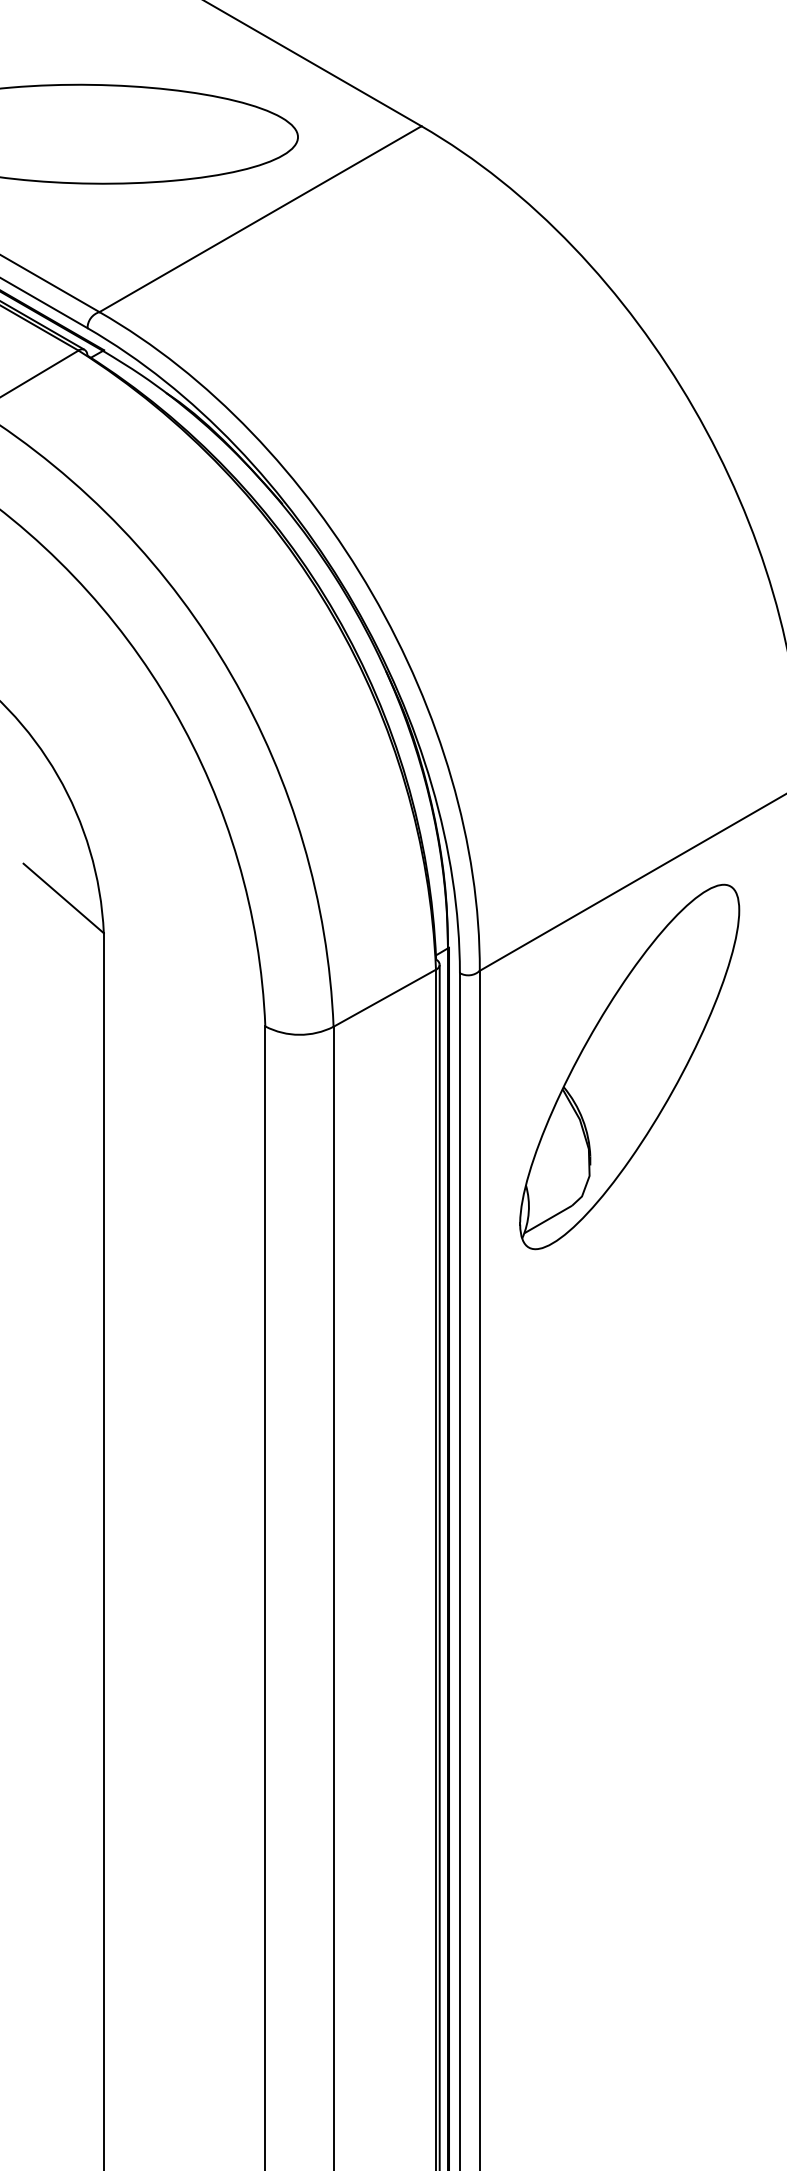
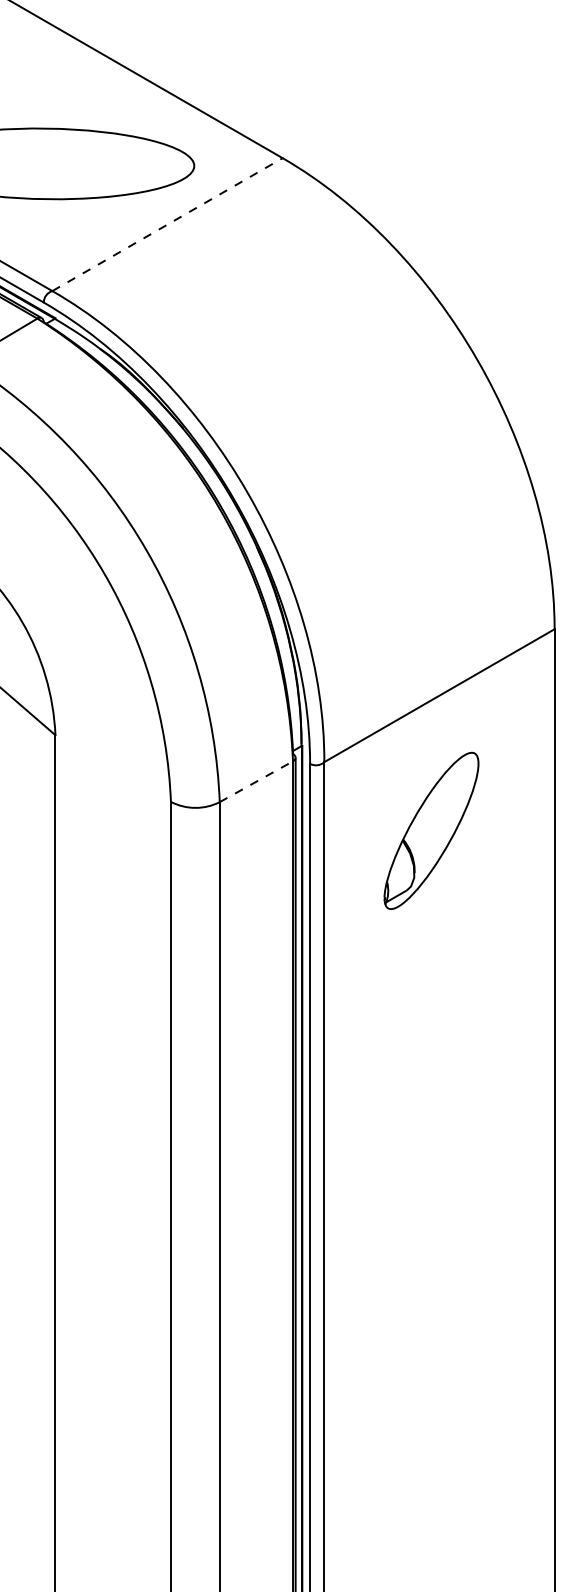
line: (260, 218) -> (167, 224), solid -> dashed
line: (384, 997) -> (256, 781), solid -> dashed
part: (629, 1066) -> (431, 830), size x0.6

